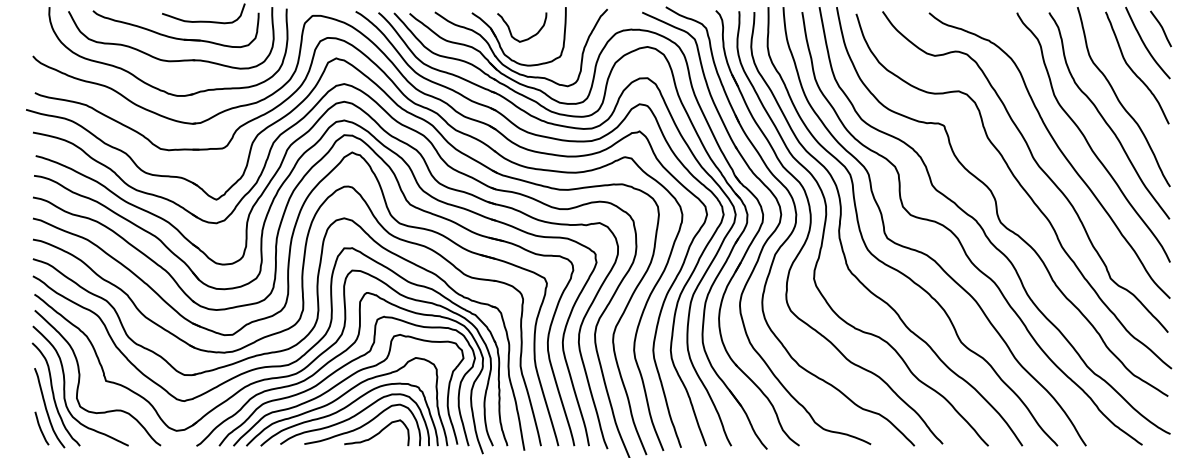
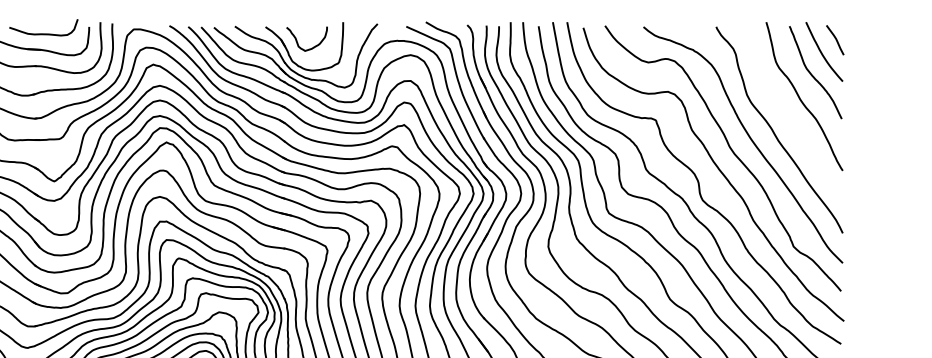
curve: (1105, 119) -> (789, 115), removed

